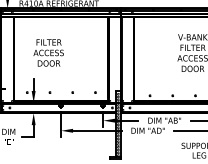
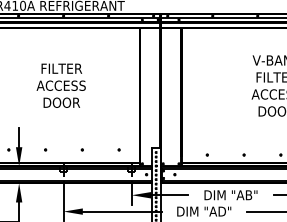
text: (48, 52) -> (60, 85), moved

